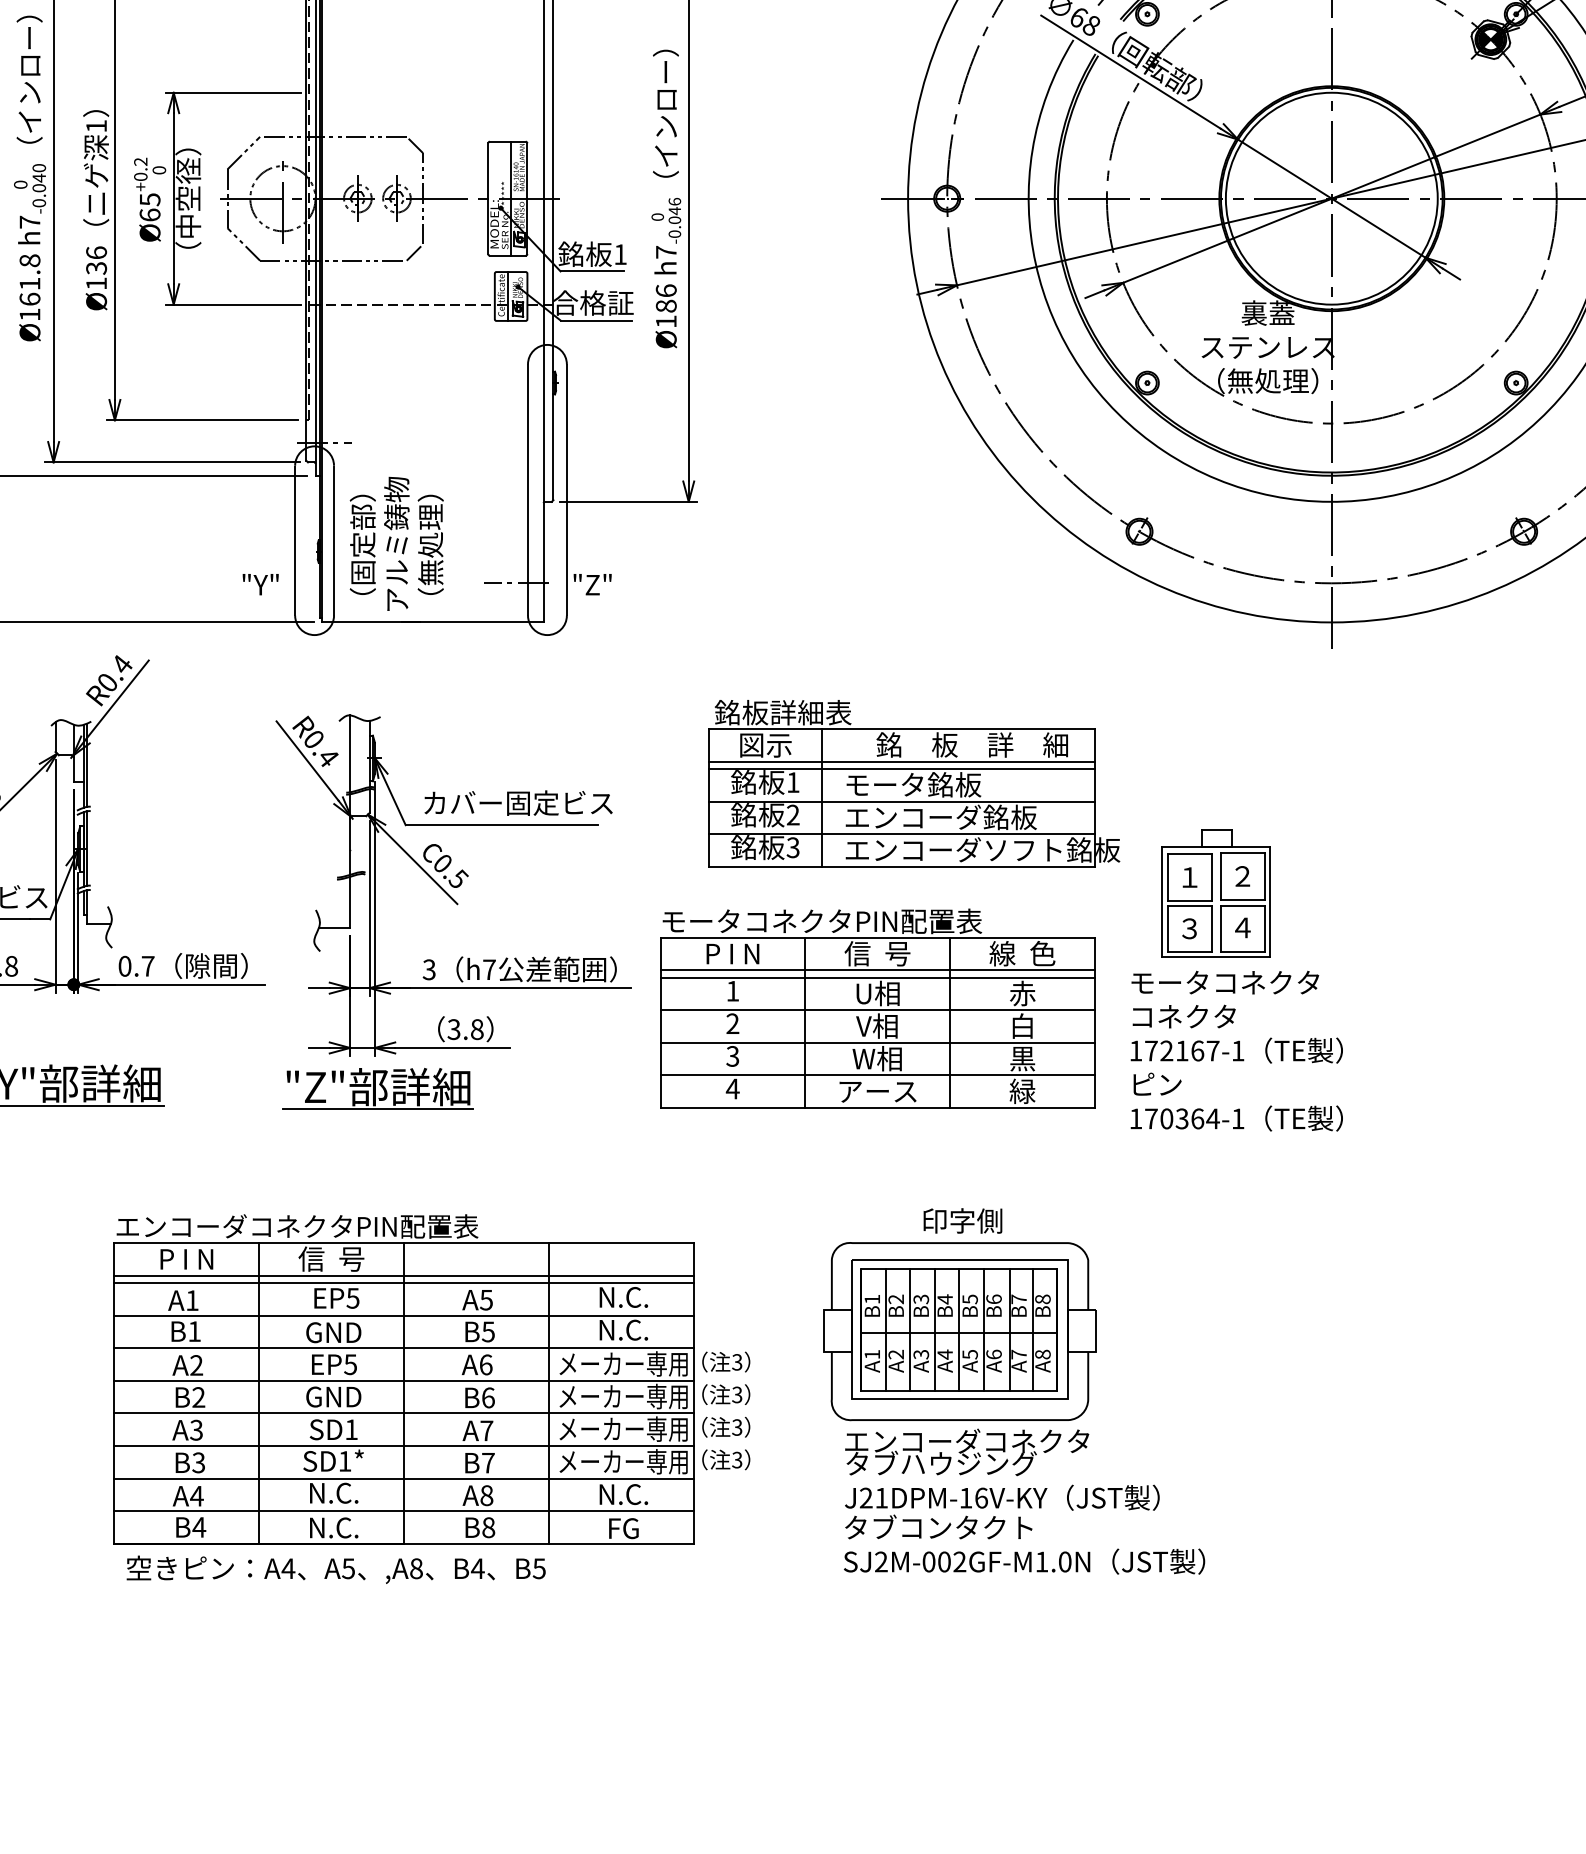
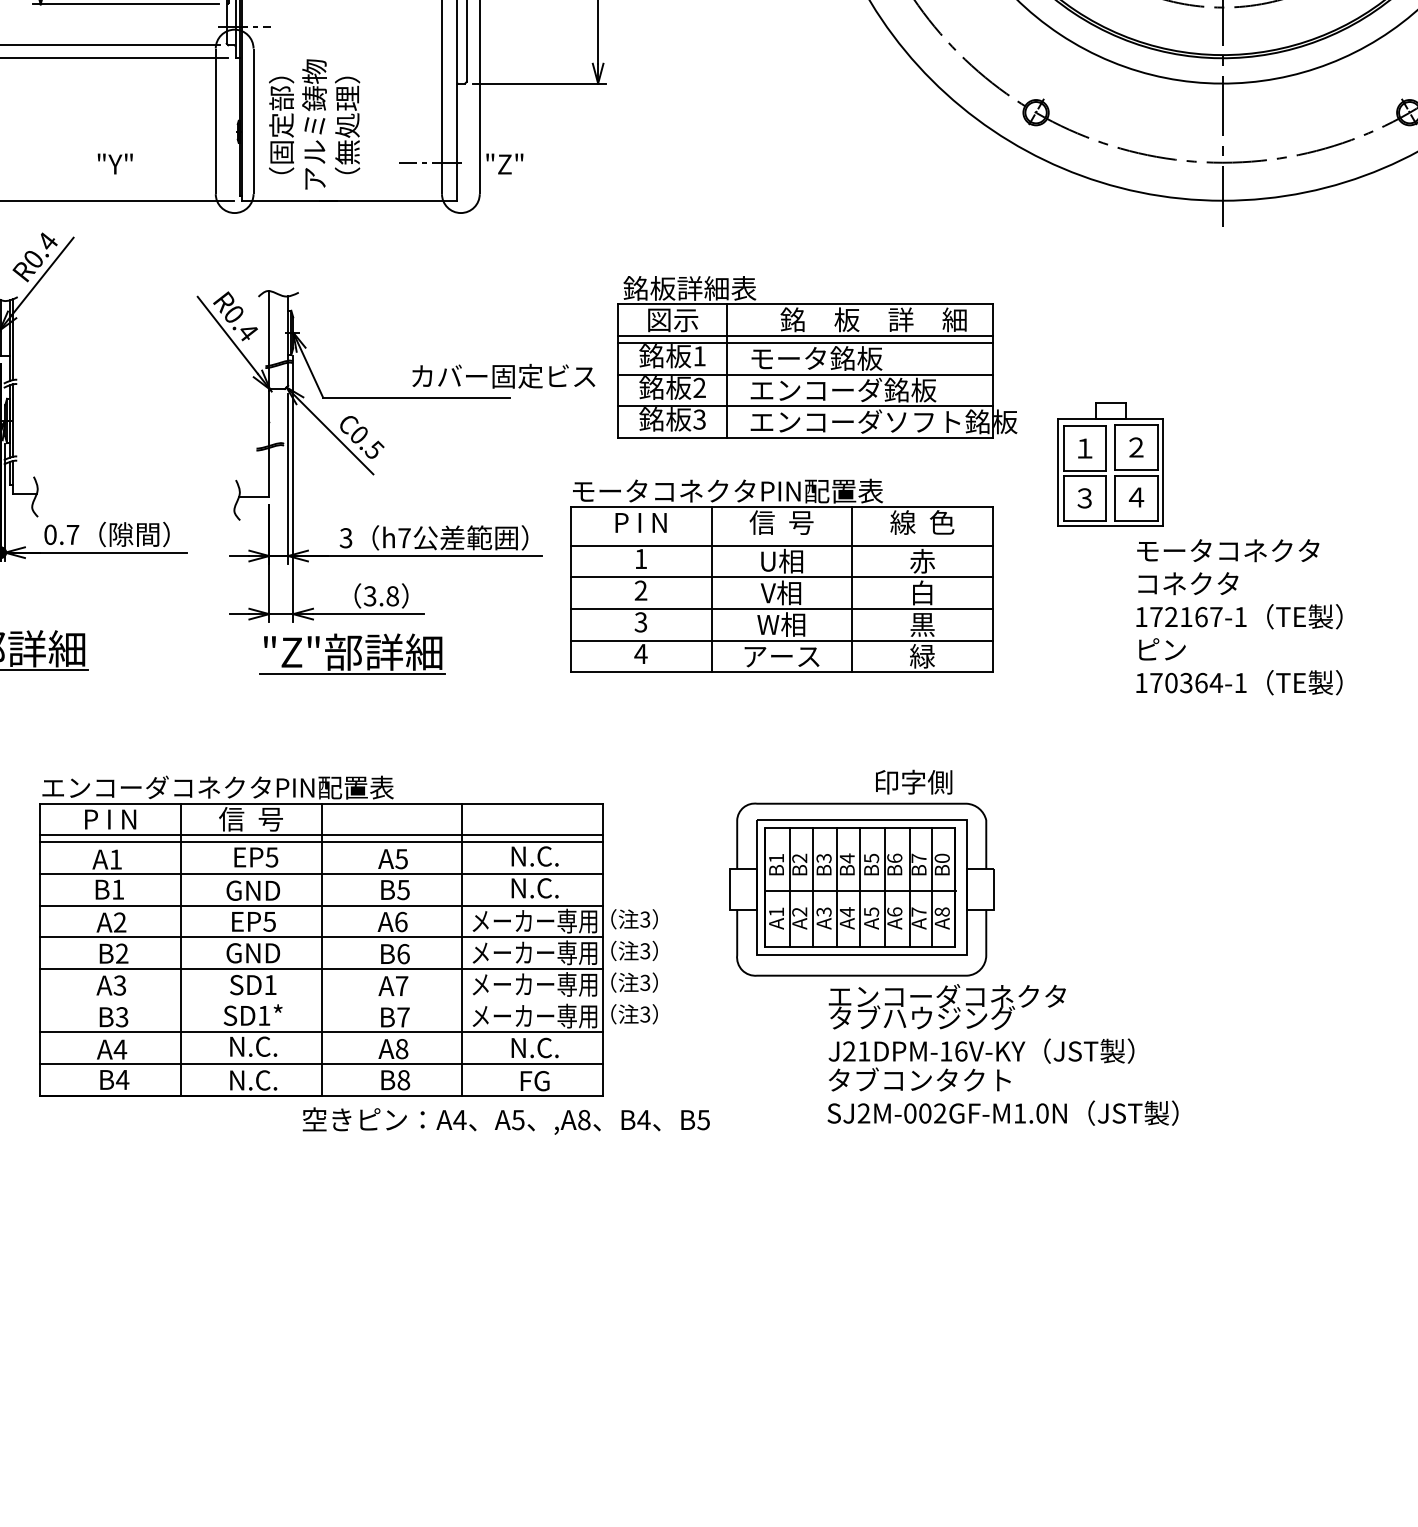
text: (260, 584) -> (115, 163), moved
text: (518, 802) -> (503, 375), moved
line: (877, 970) -> (781, 538), removed
text: (1236, 1050) -> (1239, 616), moved
part: (377, 1088) -> (352, 653), moved
text: (962, 1220) -> (913, 781), moved
text: (1042, 1299) -> (941, 858), B8 -> B0
line: (403, 1445) -> (321, 1000), removed
text: (1024, 1501) -> (1003, 1054), moved
text: (335, 1569) -> (505, 1120), moved

